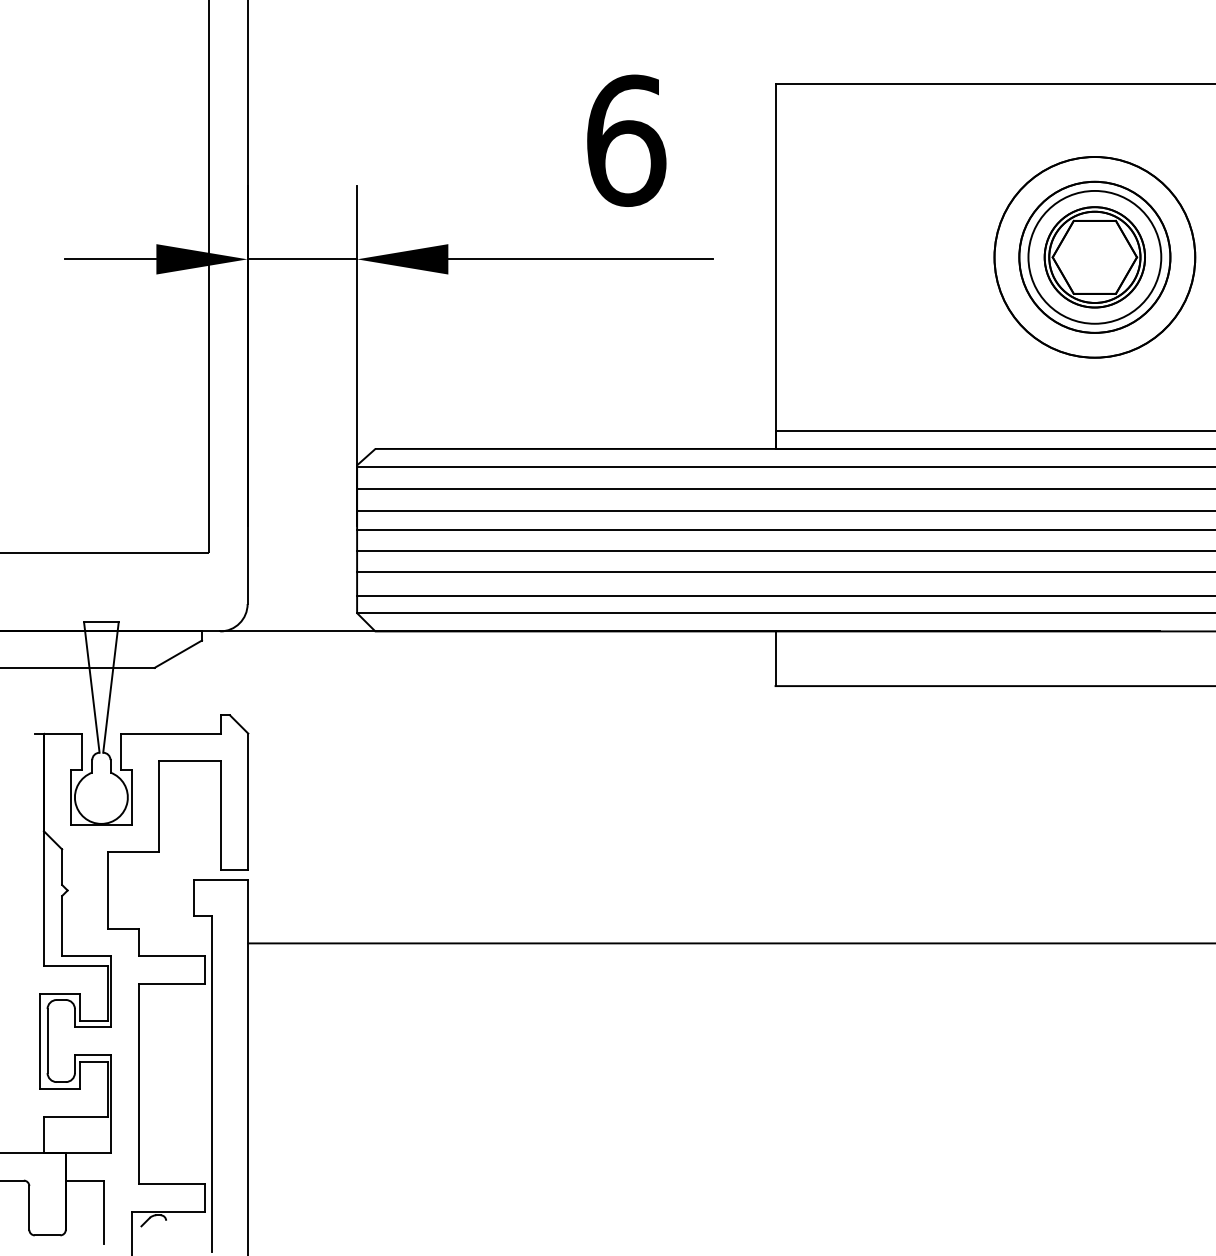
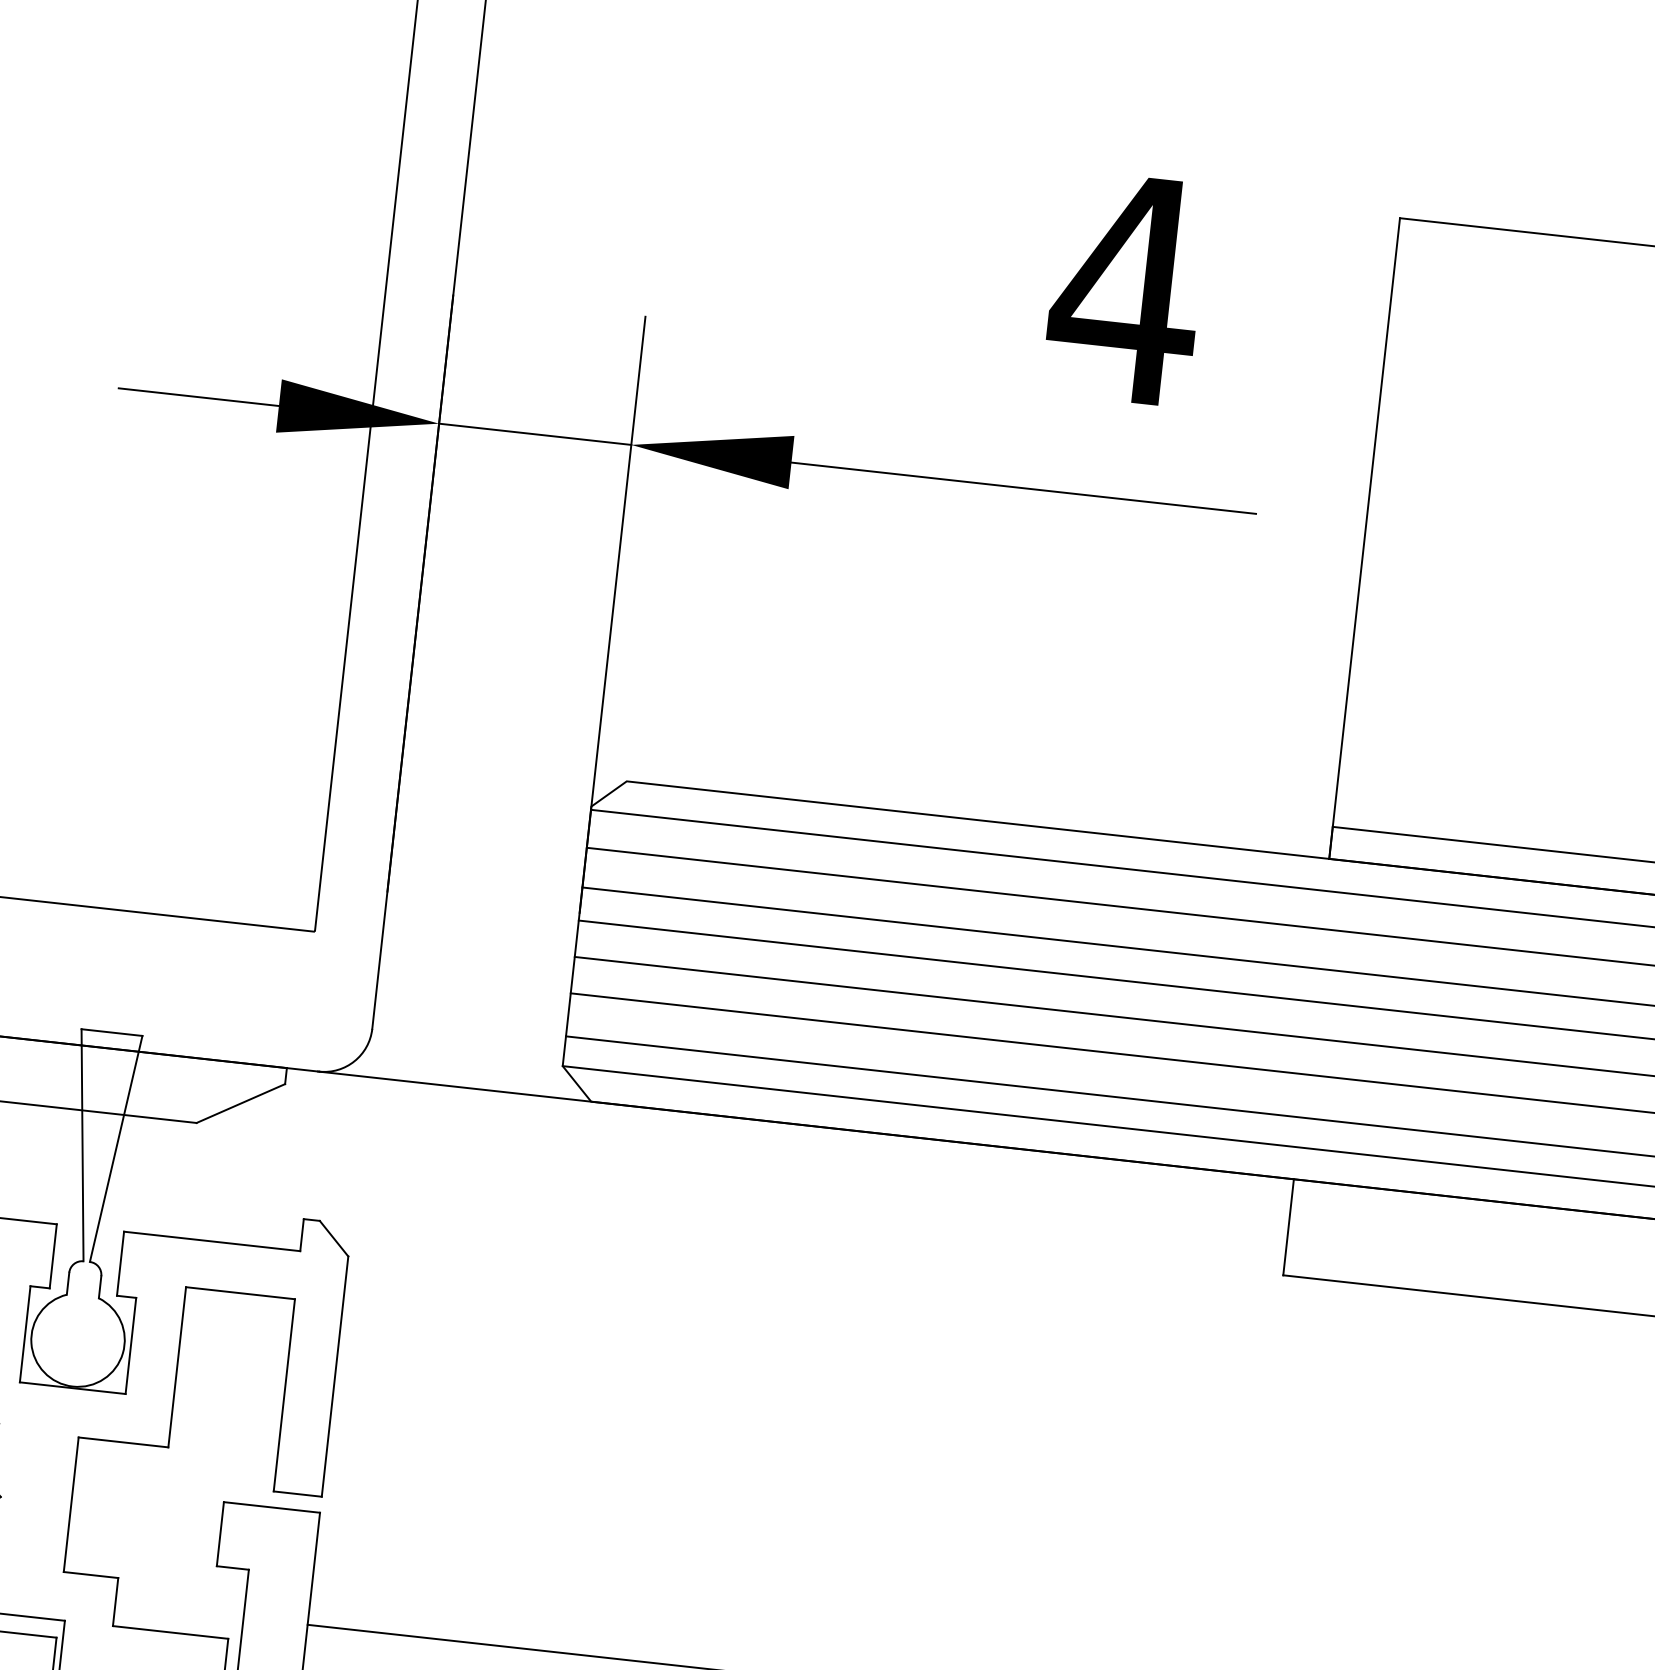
text: (625, 140) -> (1125, 288), 6 -> 4

